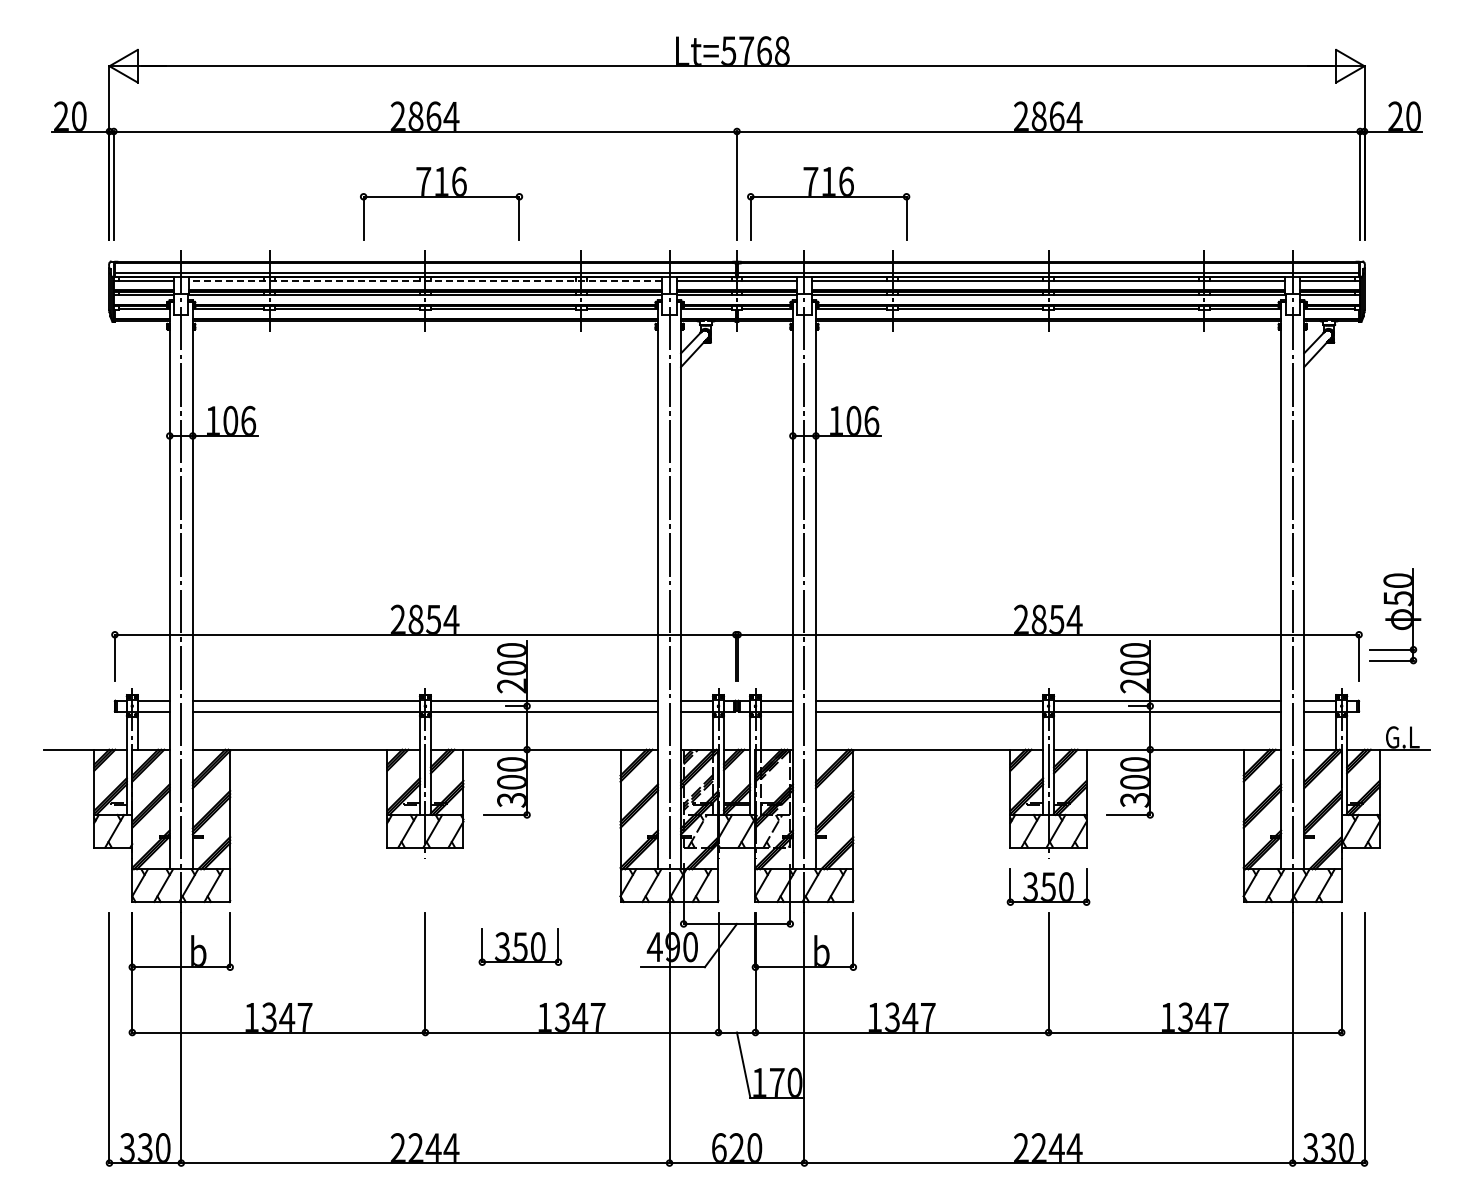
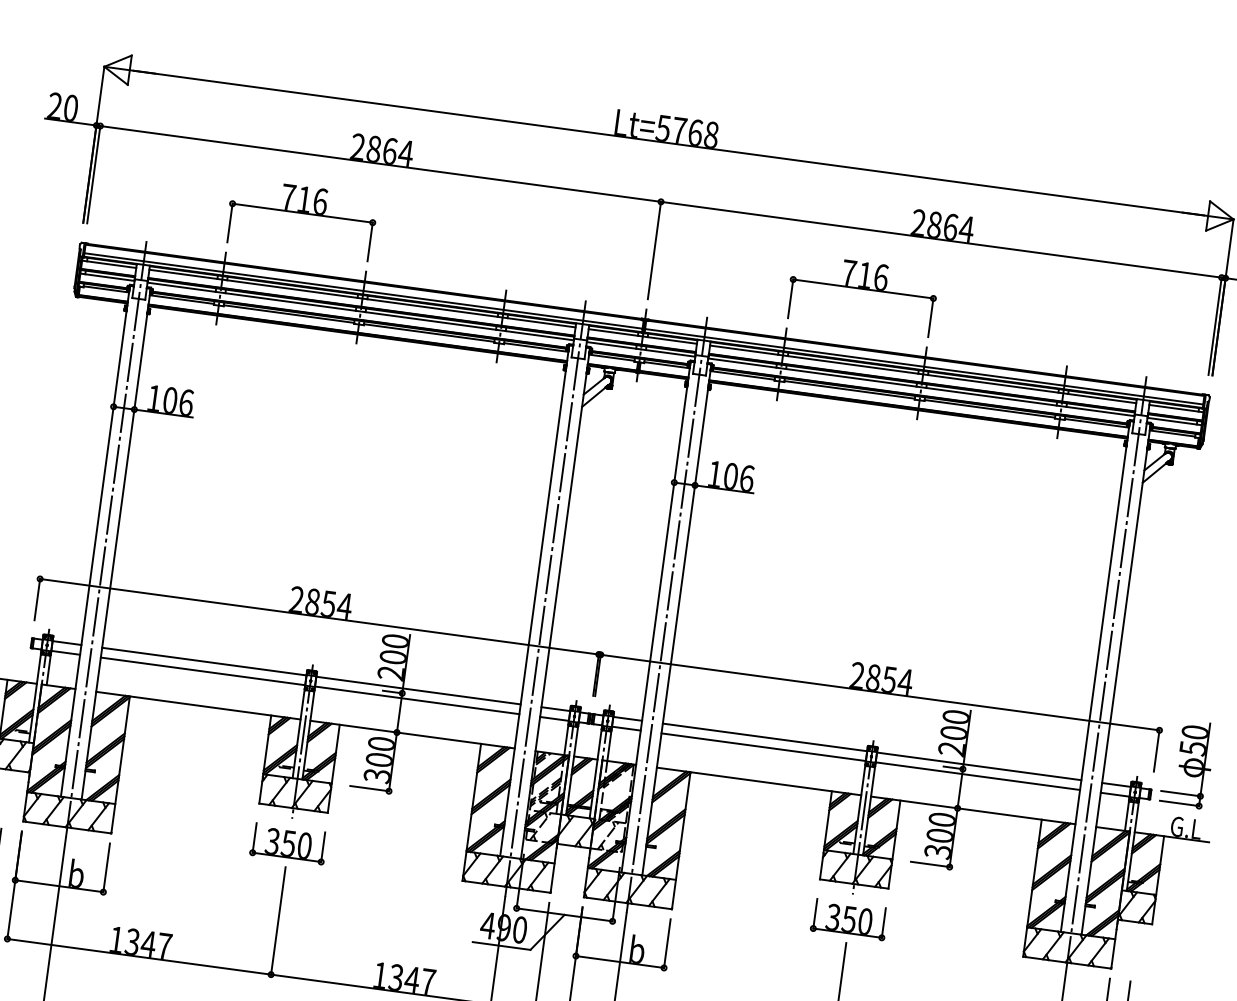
part: (441, 203) -> (301, 219), moved
part: (828, 203) -> (862, 295), moved
line: (425, 281) -> (362, 298), dashed -> solid
part: (1395, 616) -> (1188, 764), moved
part: (520, 946) -> (288, 843), moved

